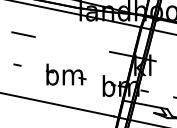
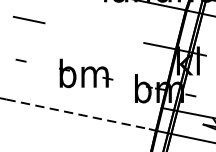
line: (60, 105) -> (78, 114), solid -> dashed

